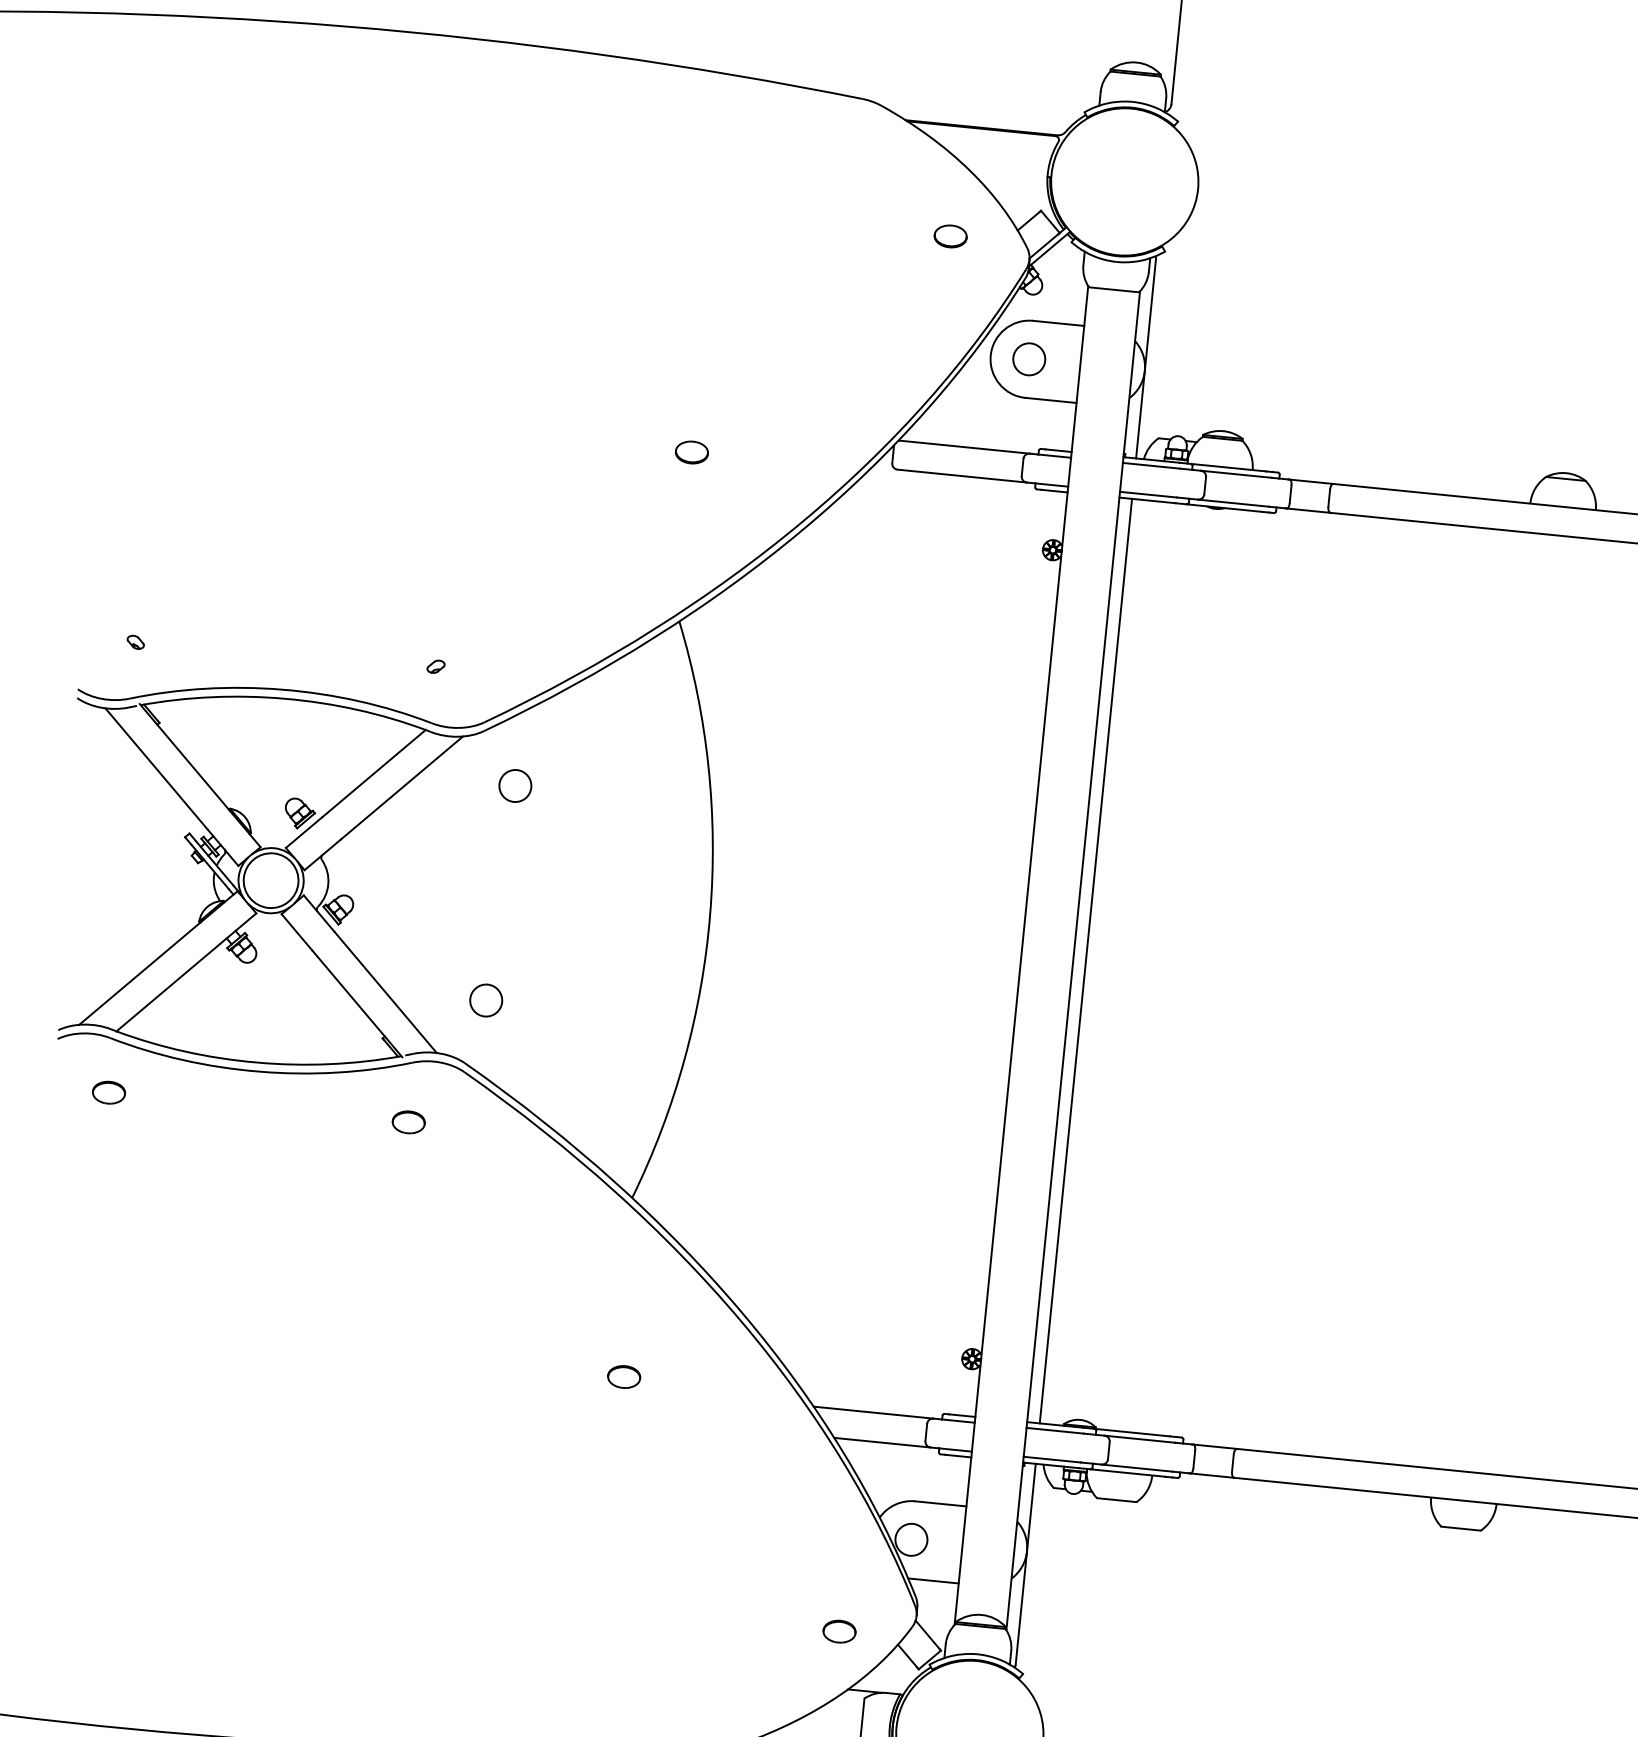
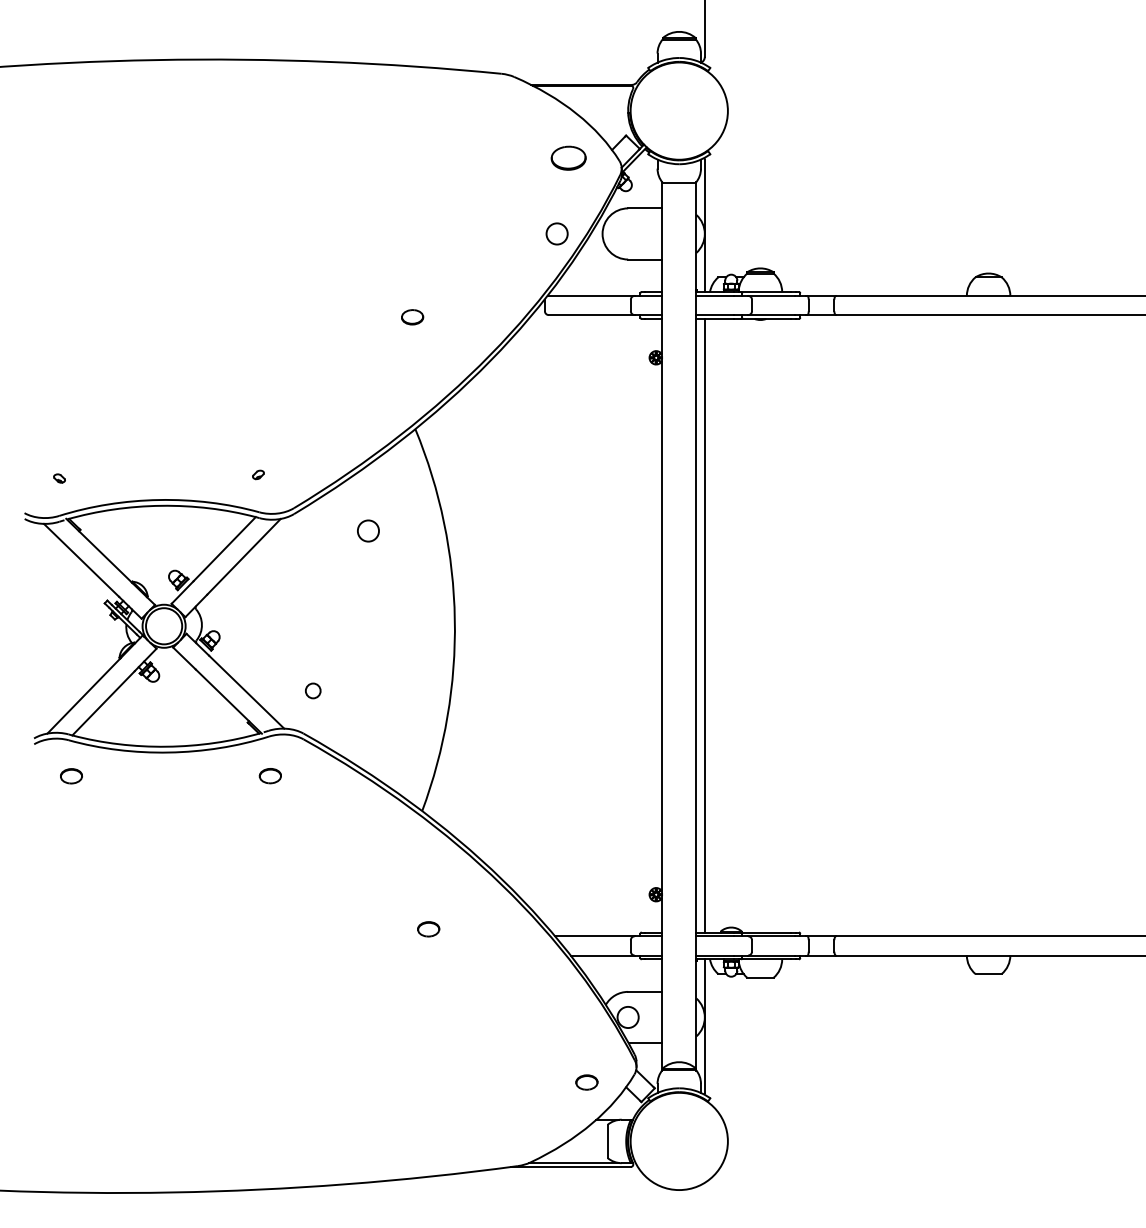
part: (949, 236) -> (567, 158), size x1.6
circle: (1028, 358) -> (556, 233), moved
circle: (515, 785) -> (368, 530), moved
circle: (485, 999) -> (312, 690), size x0.7

